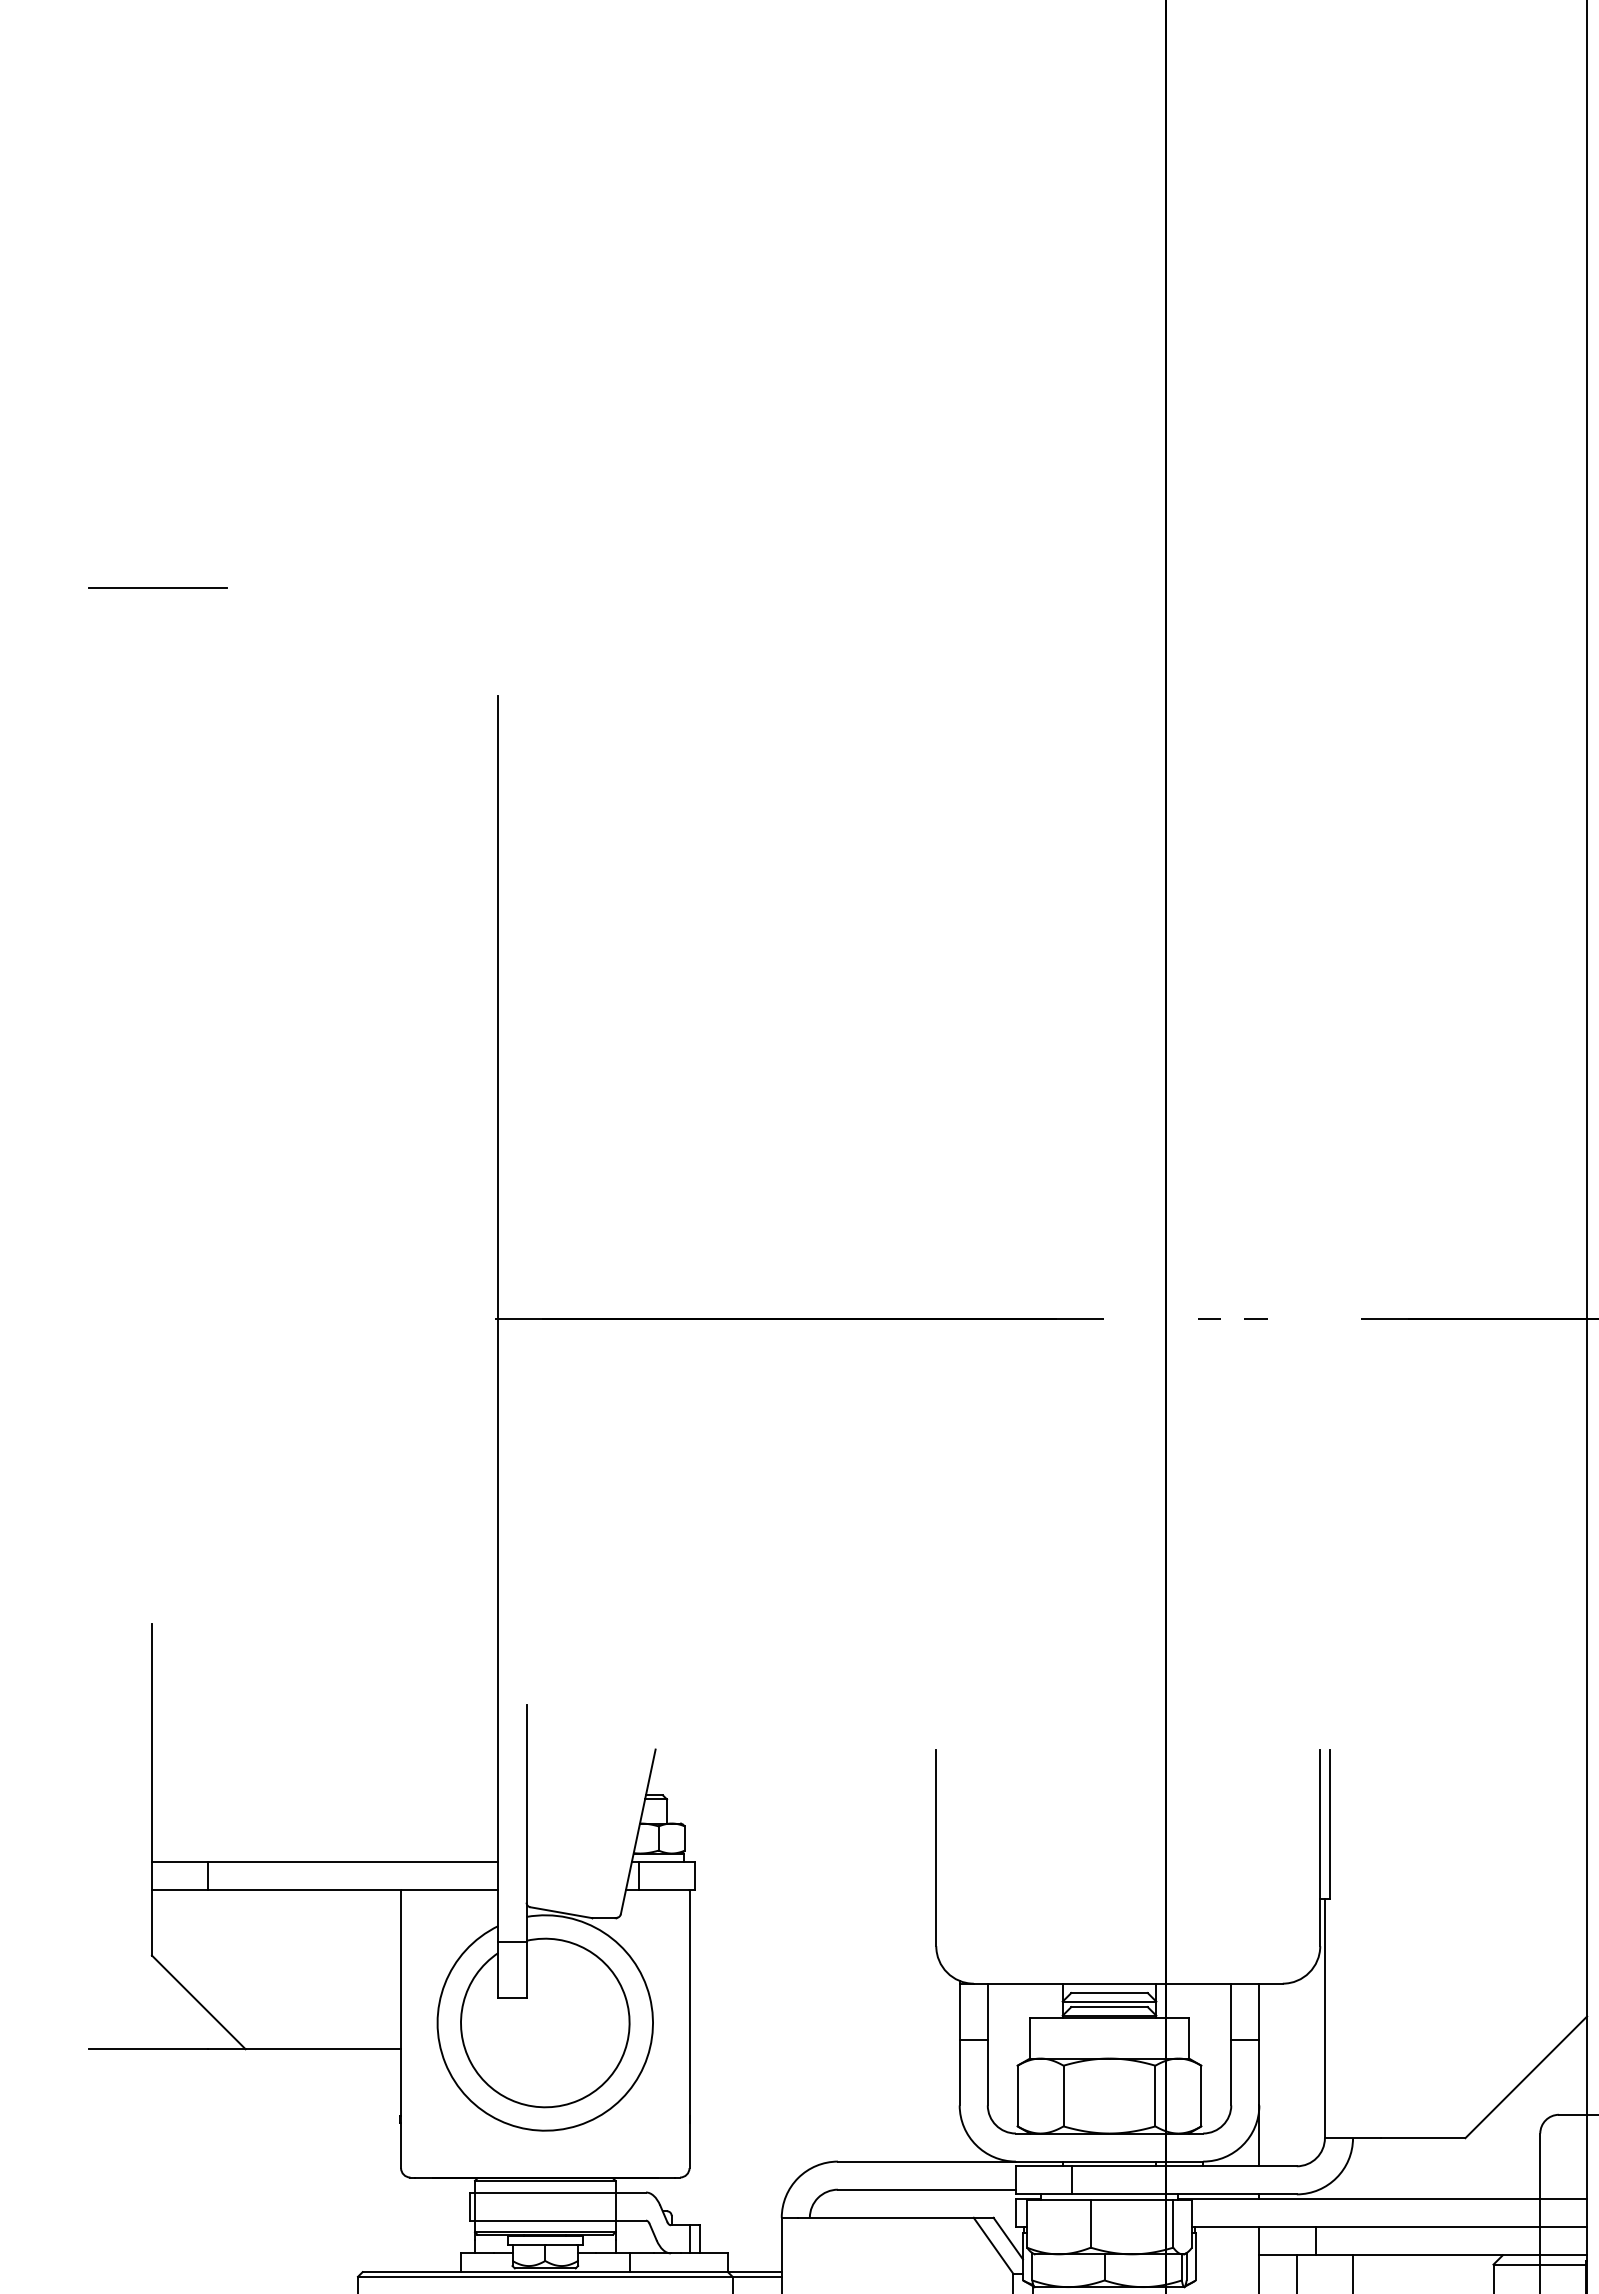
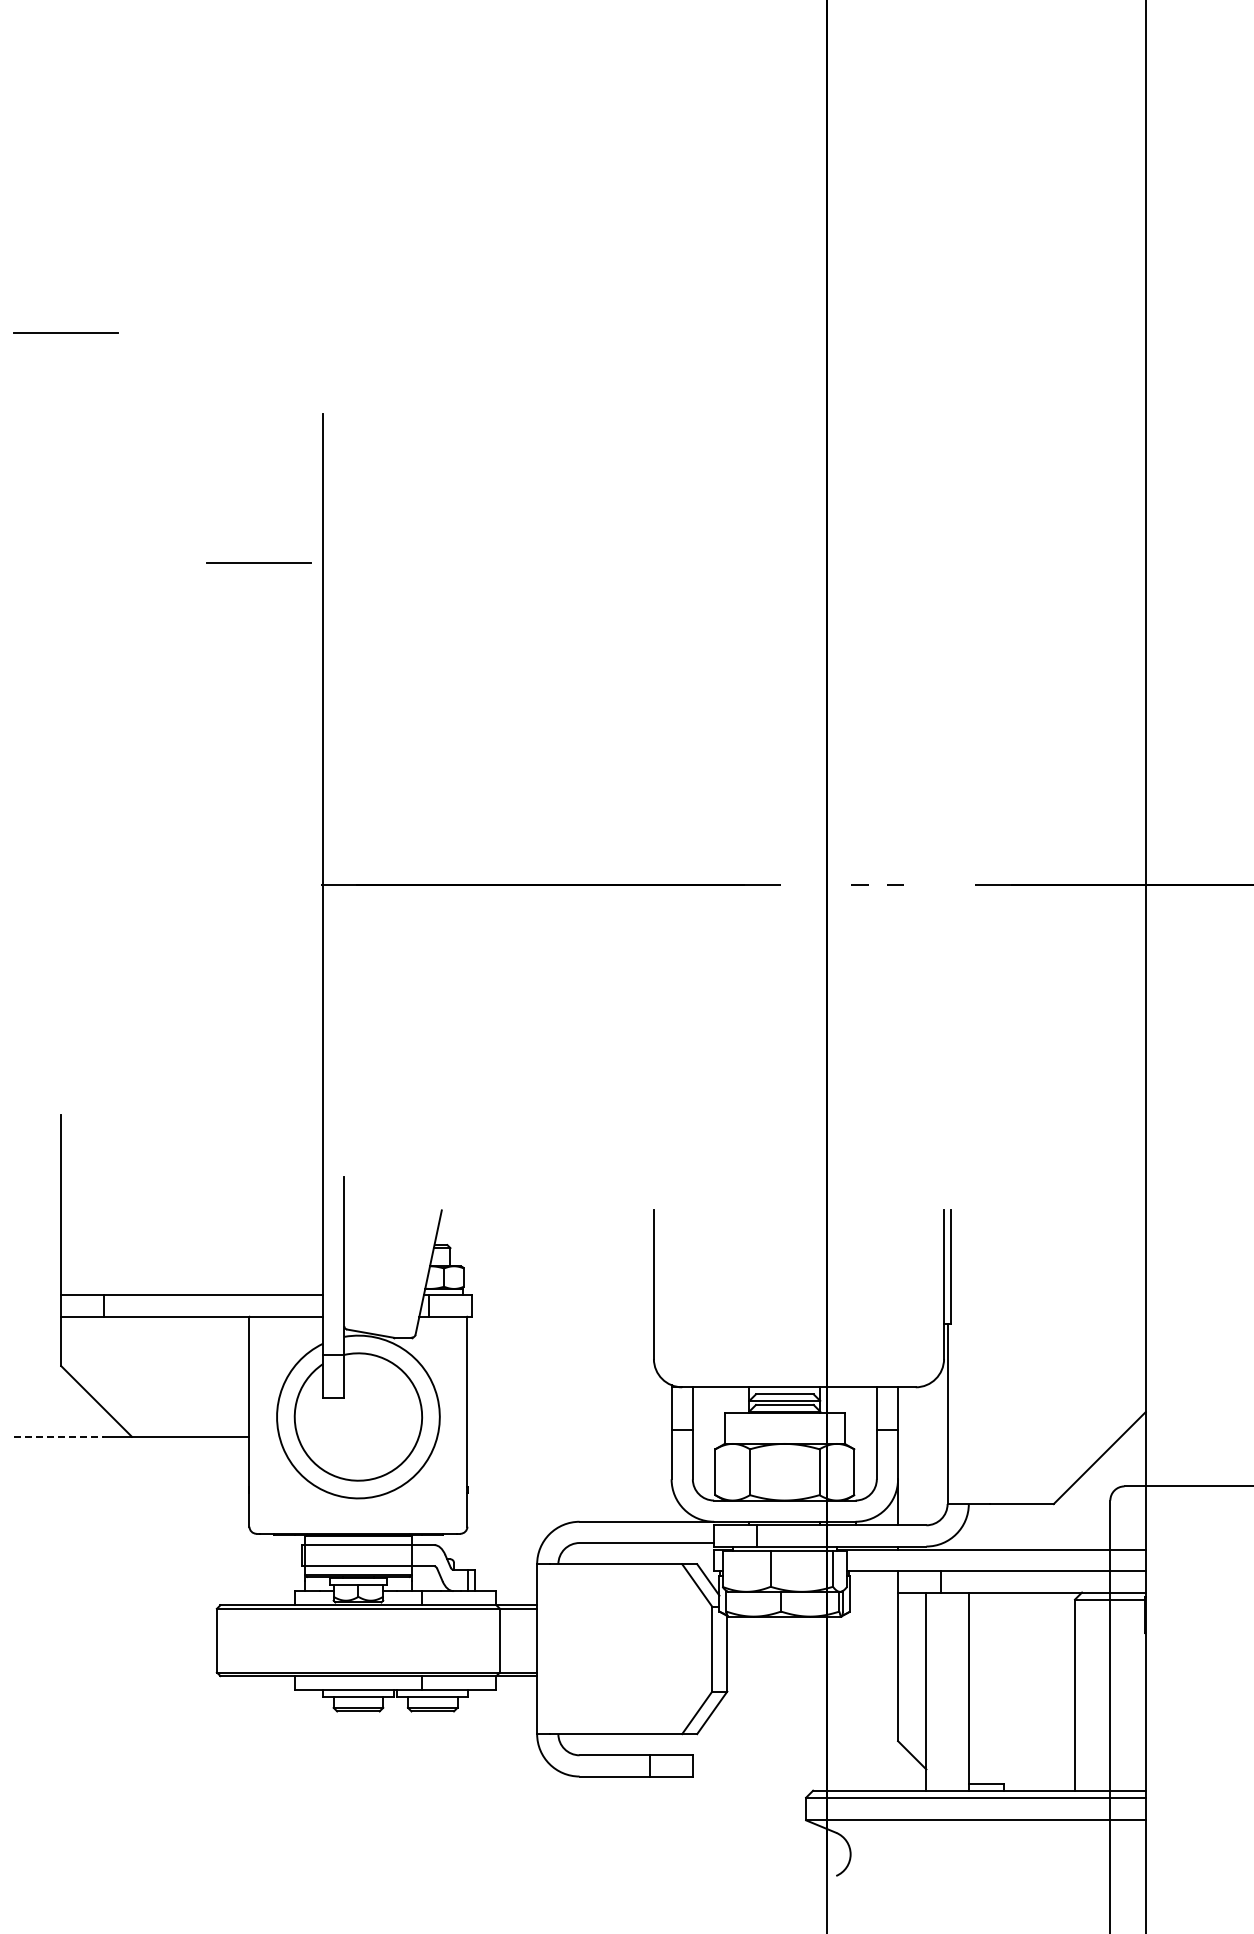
line: (413, 892) -> (258, 562), added
line: (148, 2048) -> (58, 1436), solid -> dashed

